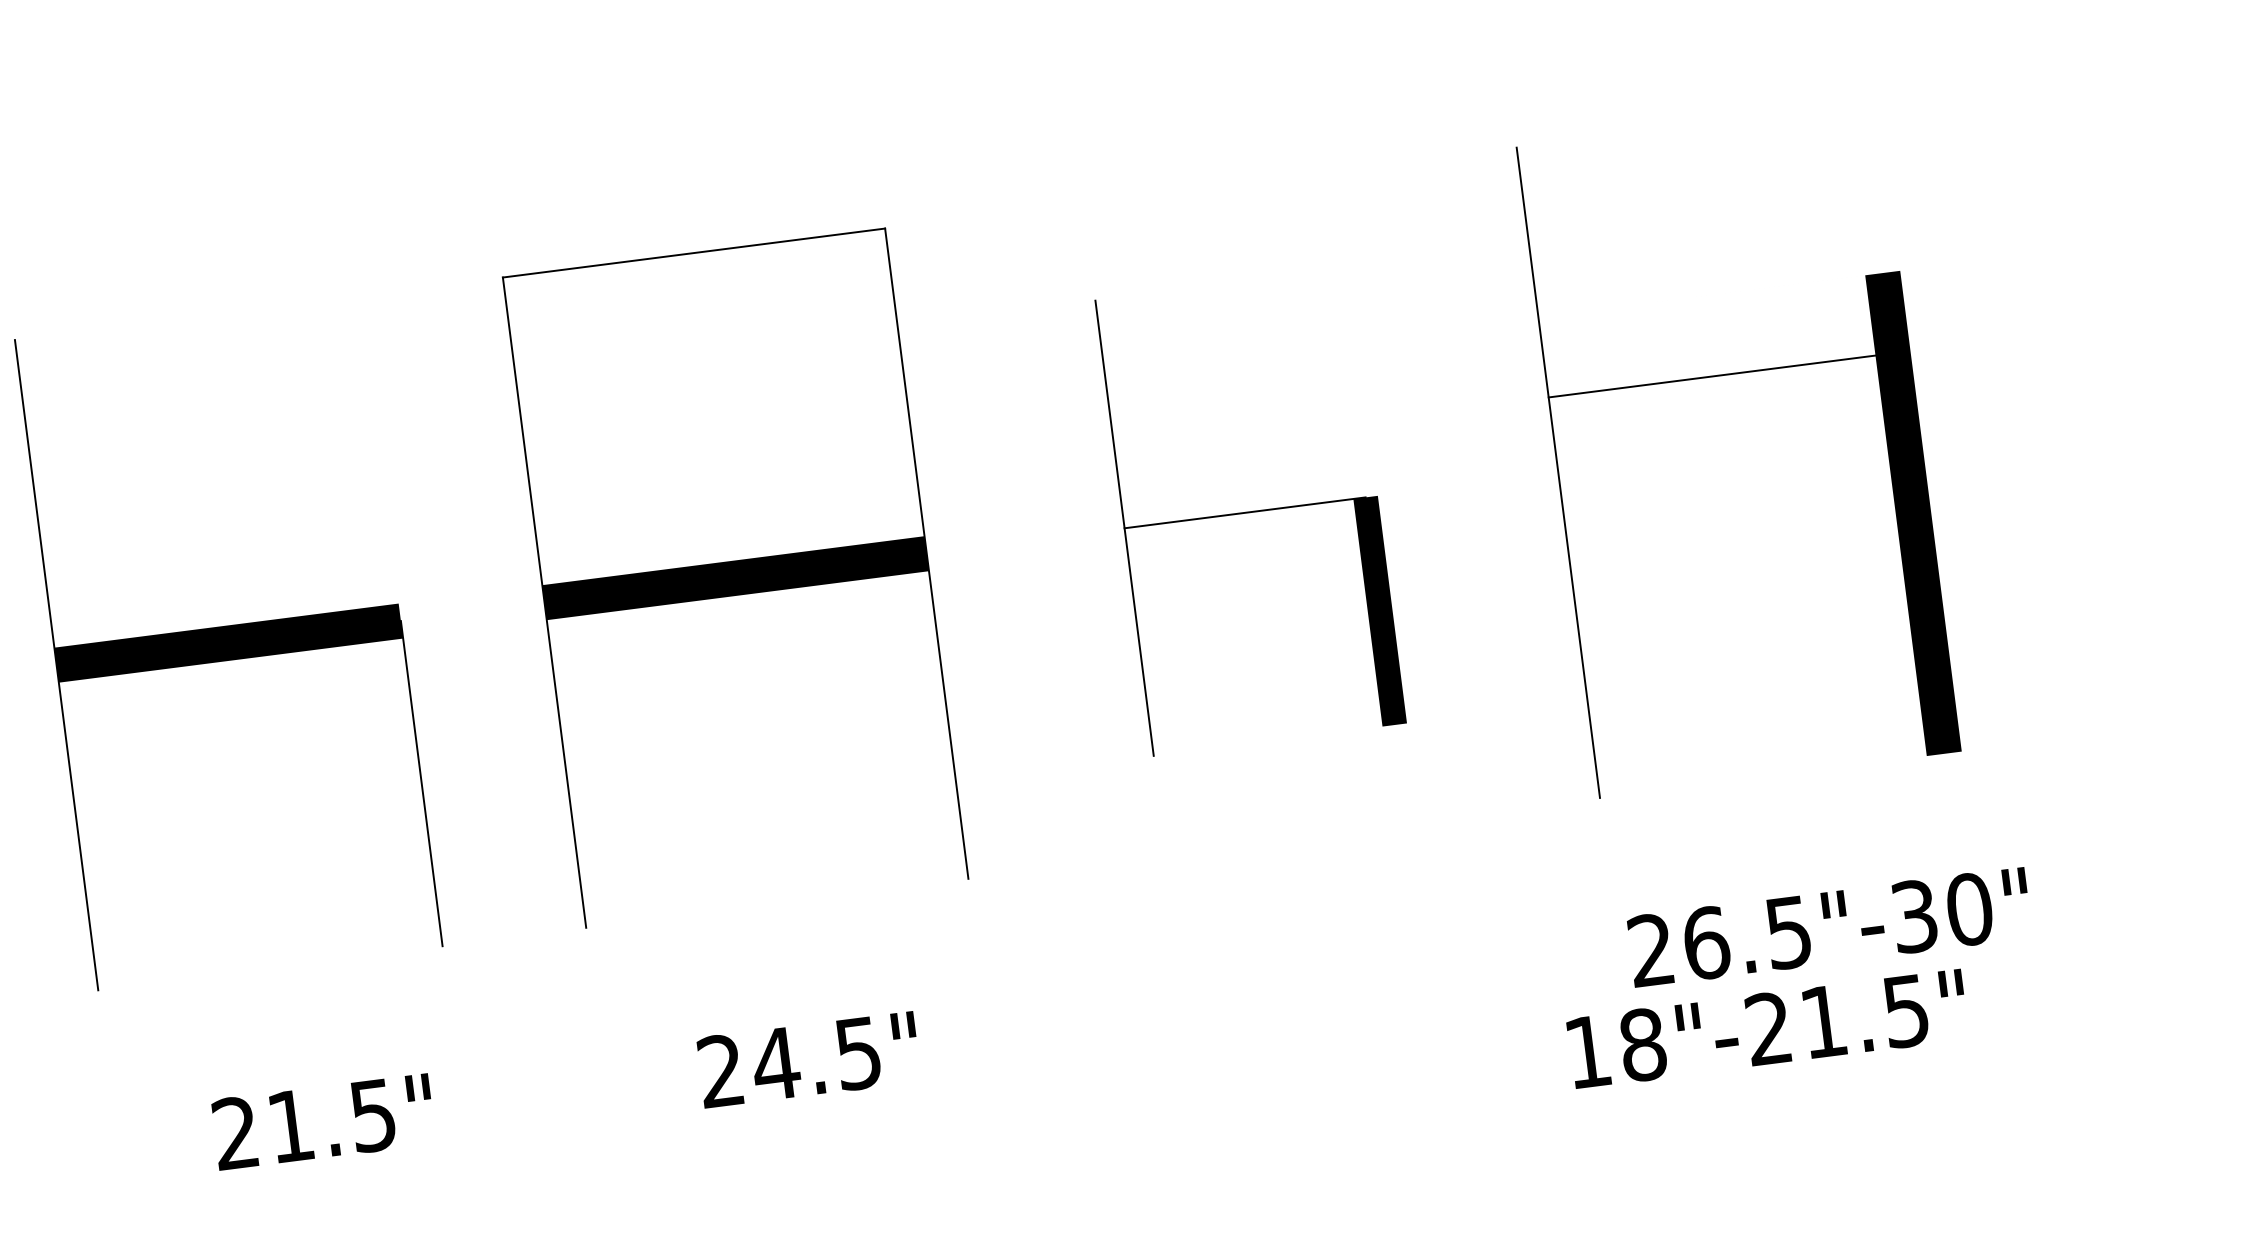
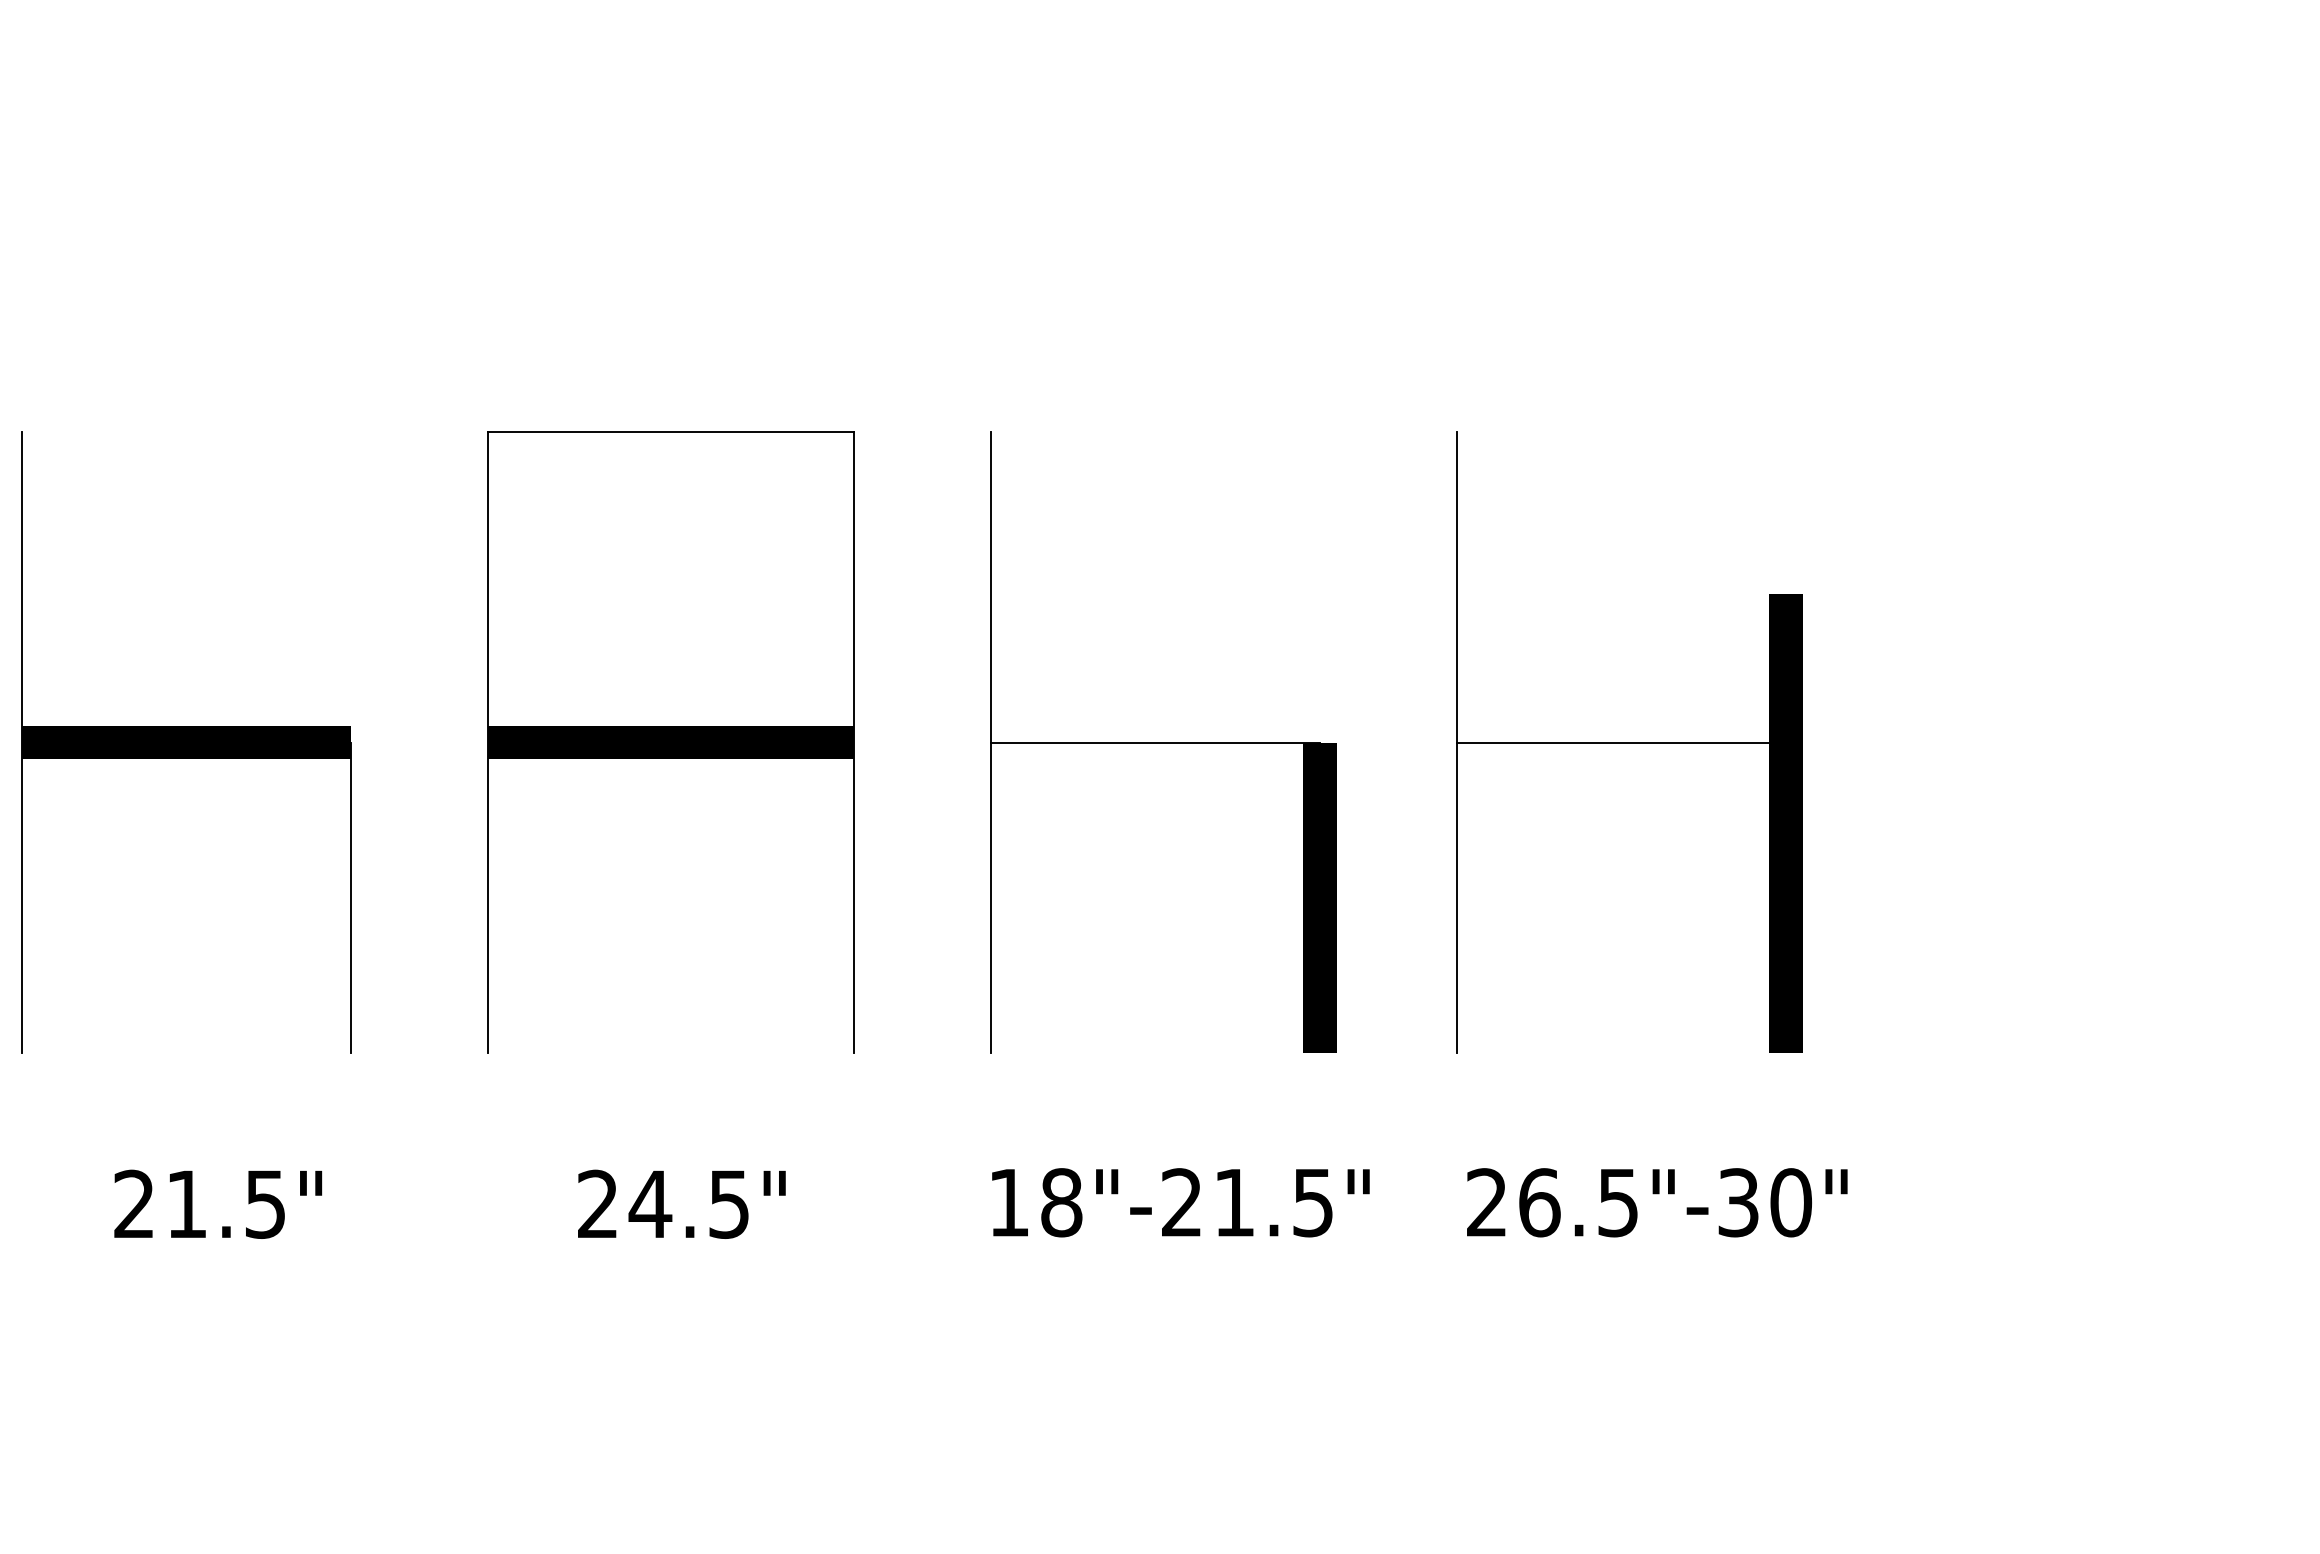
line: (1720, 375) -> (1621, 742), moved
part: (1251, 511) -> (1163, 742), size x1.43
text: (1767, 1028) -> (1180, 1202), moved

